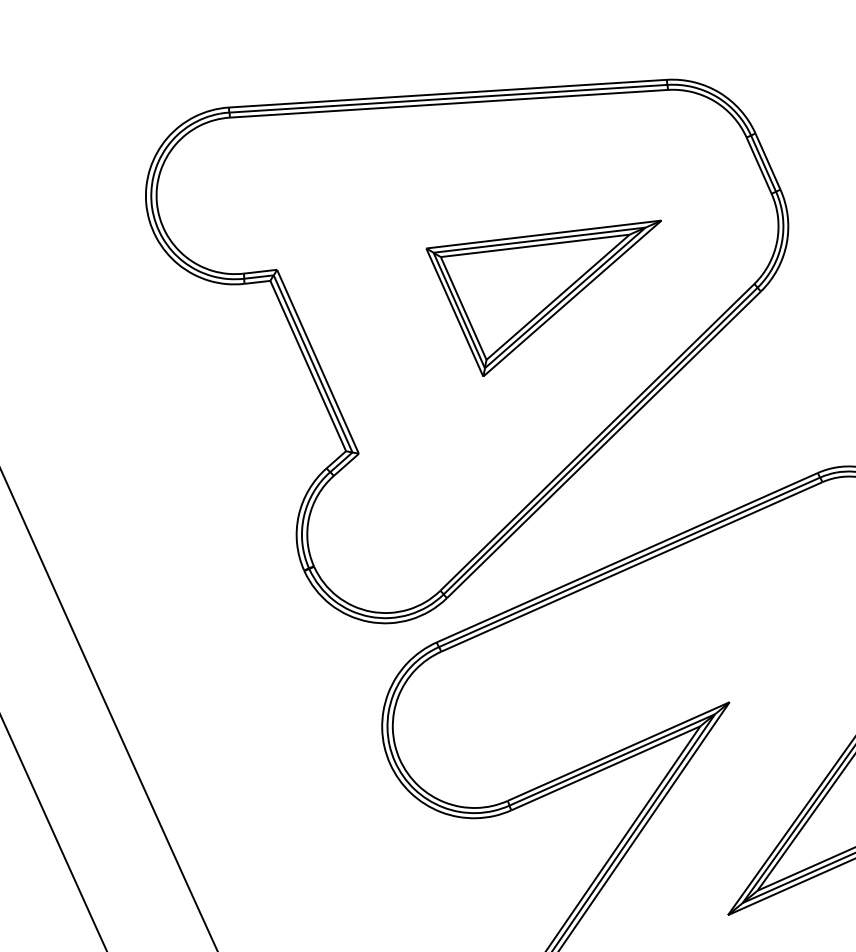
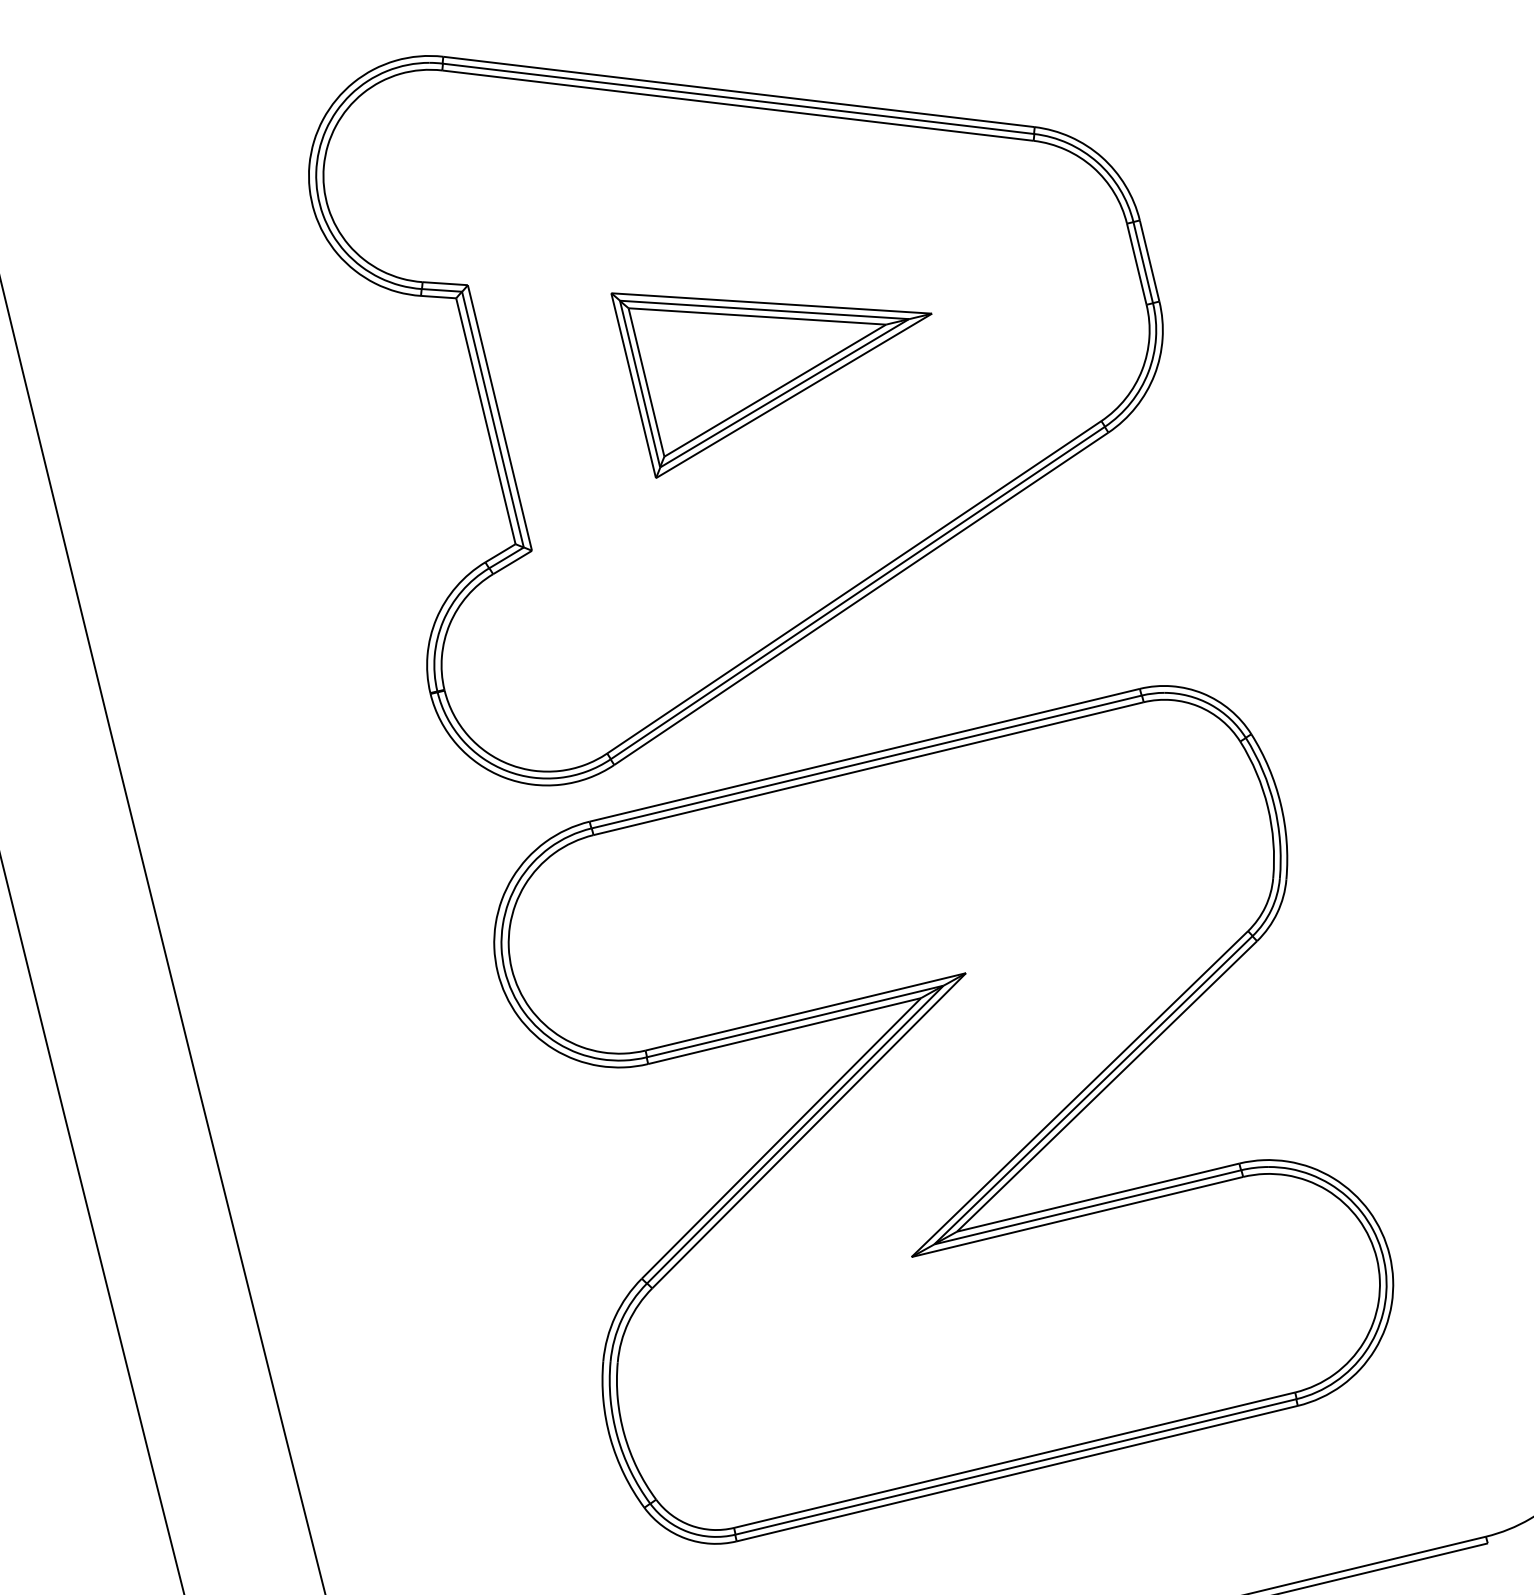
part: (554, 294) -> (771, 385), moved

